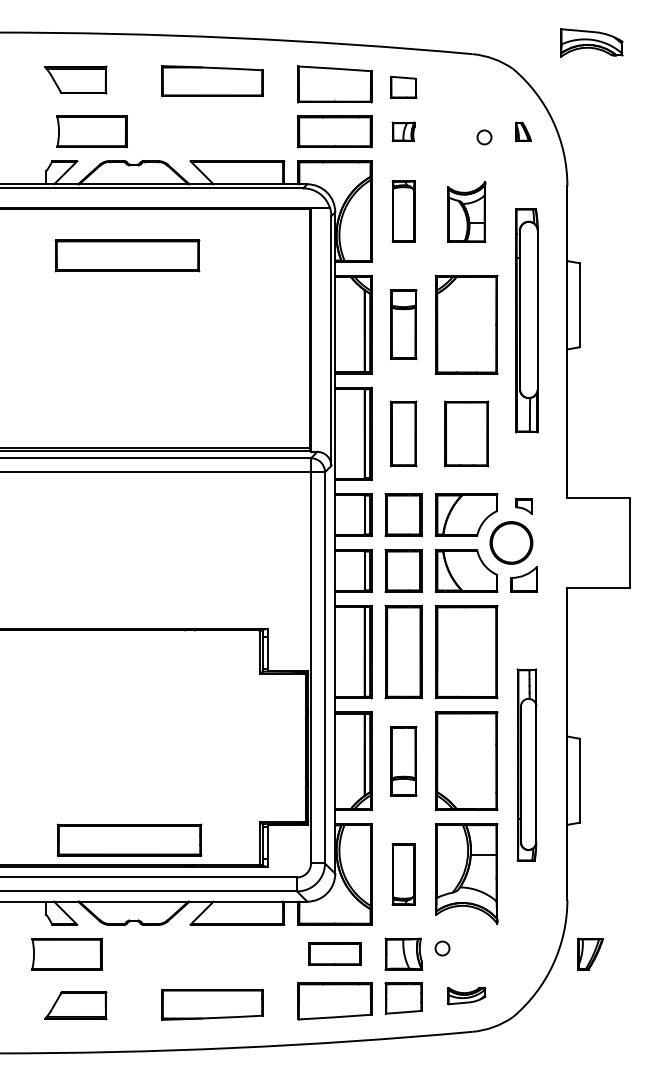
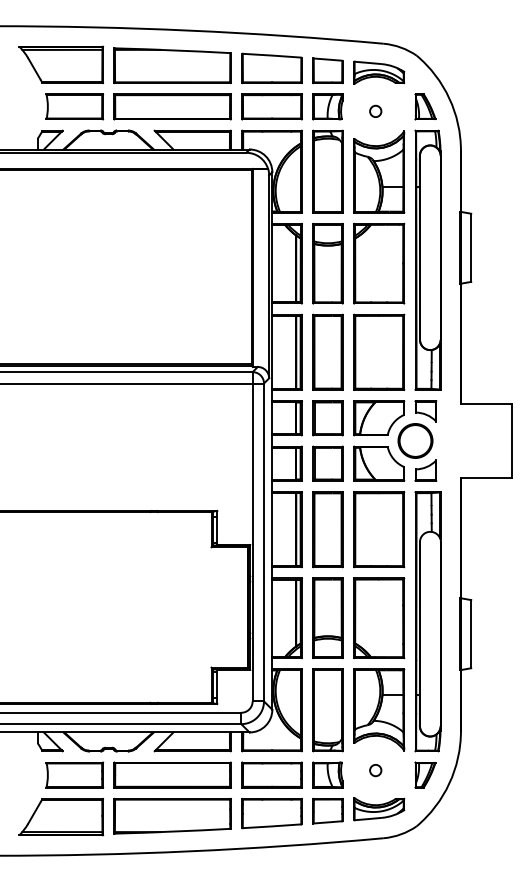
part: (591, 42) -> (378, 72), moved
part: (75, 79) -> (61, 64), size x1.67
part: (212, 80) -> (172, 65), size x1.43
part: (403, 87) -> (327, 70), size x1.43
part: (403, 131) -> (327, 106), size x1.67
part: (523, 131) -> (425, 106), size x1.67
circle: (484, 137) -> (375, 111), moved
part: (403, 211) -> (327, 171), size x1.67
part: (466, 211) -> (378, 171), size x1.67
part: (127, 255) -> (172, 106), moved
part: (526, 320) -> (427, 260), size x1.43
part: (403, 324) -> (327, 263), size x1.43
part: (403, 433) -> (327, 352), size x1.43
part: (466, 433) -> (378, 352), size x1.43
part: (523, 506) -> (425, 411), size x1.67
part: (403, 761) -> (327, 618), size x1.43
part: (526, 764) -> (427, 620), size x1.67
part: (129, 839) -> (172, 774), moved
part: (403, 874) -> (327, 710), size x1.67
circle: (442, 948) -> (375, 770), moved
part: (66, 953) -> (74, 774), moved
part: (334, 953) -> (271, 774), size x1.43
part: (590, 953) -> (425, 774), moved
part: (466, 995) -> (378, 808), size x1.67
part: (212, 1004) -> (172, 816), size x1.43
part: (75, 1005) -> (61, 816), size x1.67

